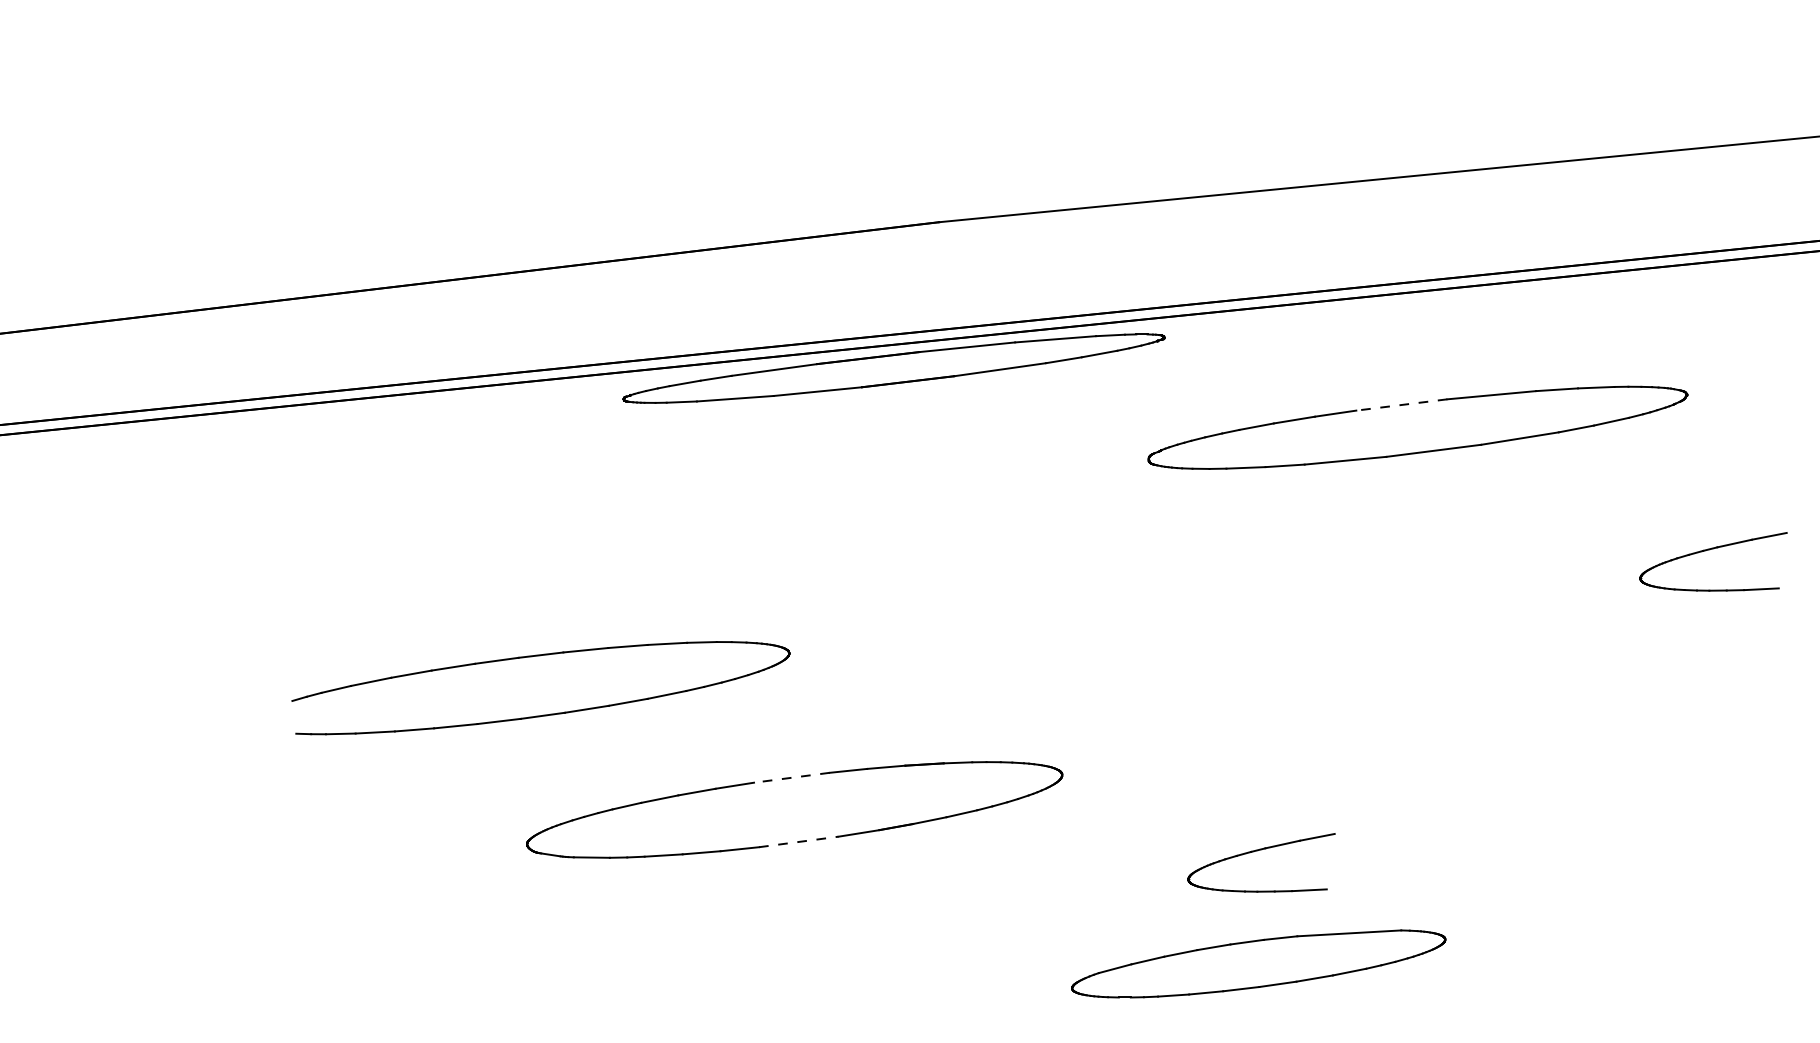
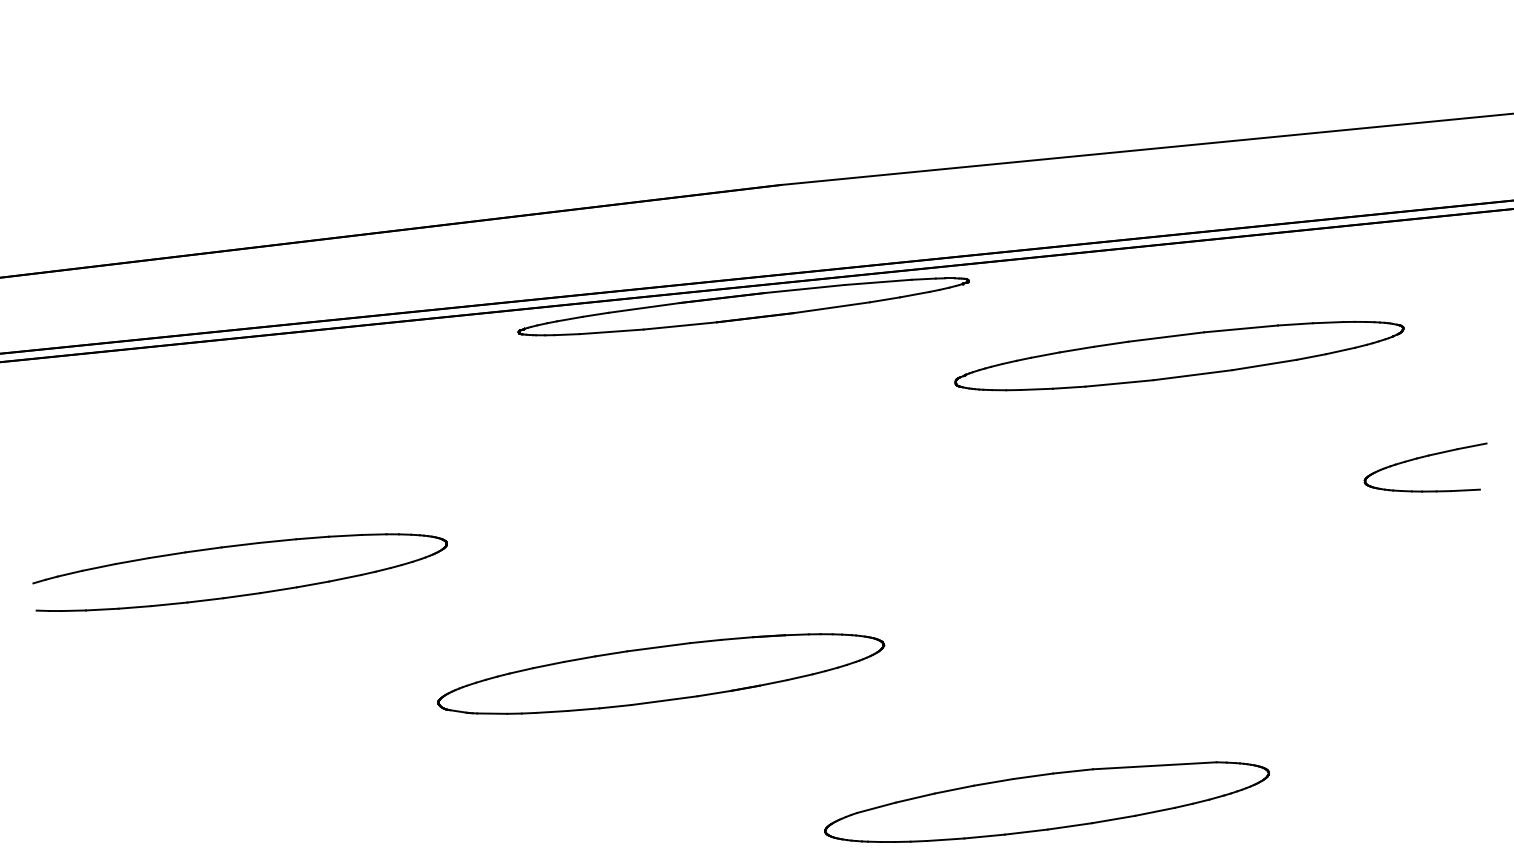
line: (1401, 404) -> (1165, 336), dashed -> solid
part: (543, 714) -> (242, 594), moved
line: (791, 777) -> (658, 647), dashed -> solid
line: (799, 841) -> (665, 700), dashed -> solid
part: (1257, 851) -> (1046, 708), removed
part: (1258, 963) -> (1046, 801), size x1.43

